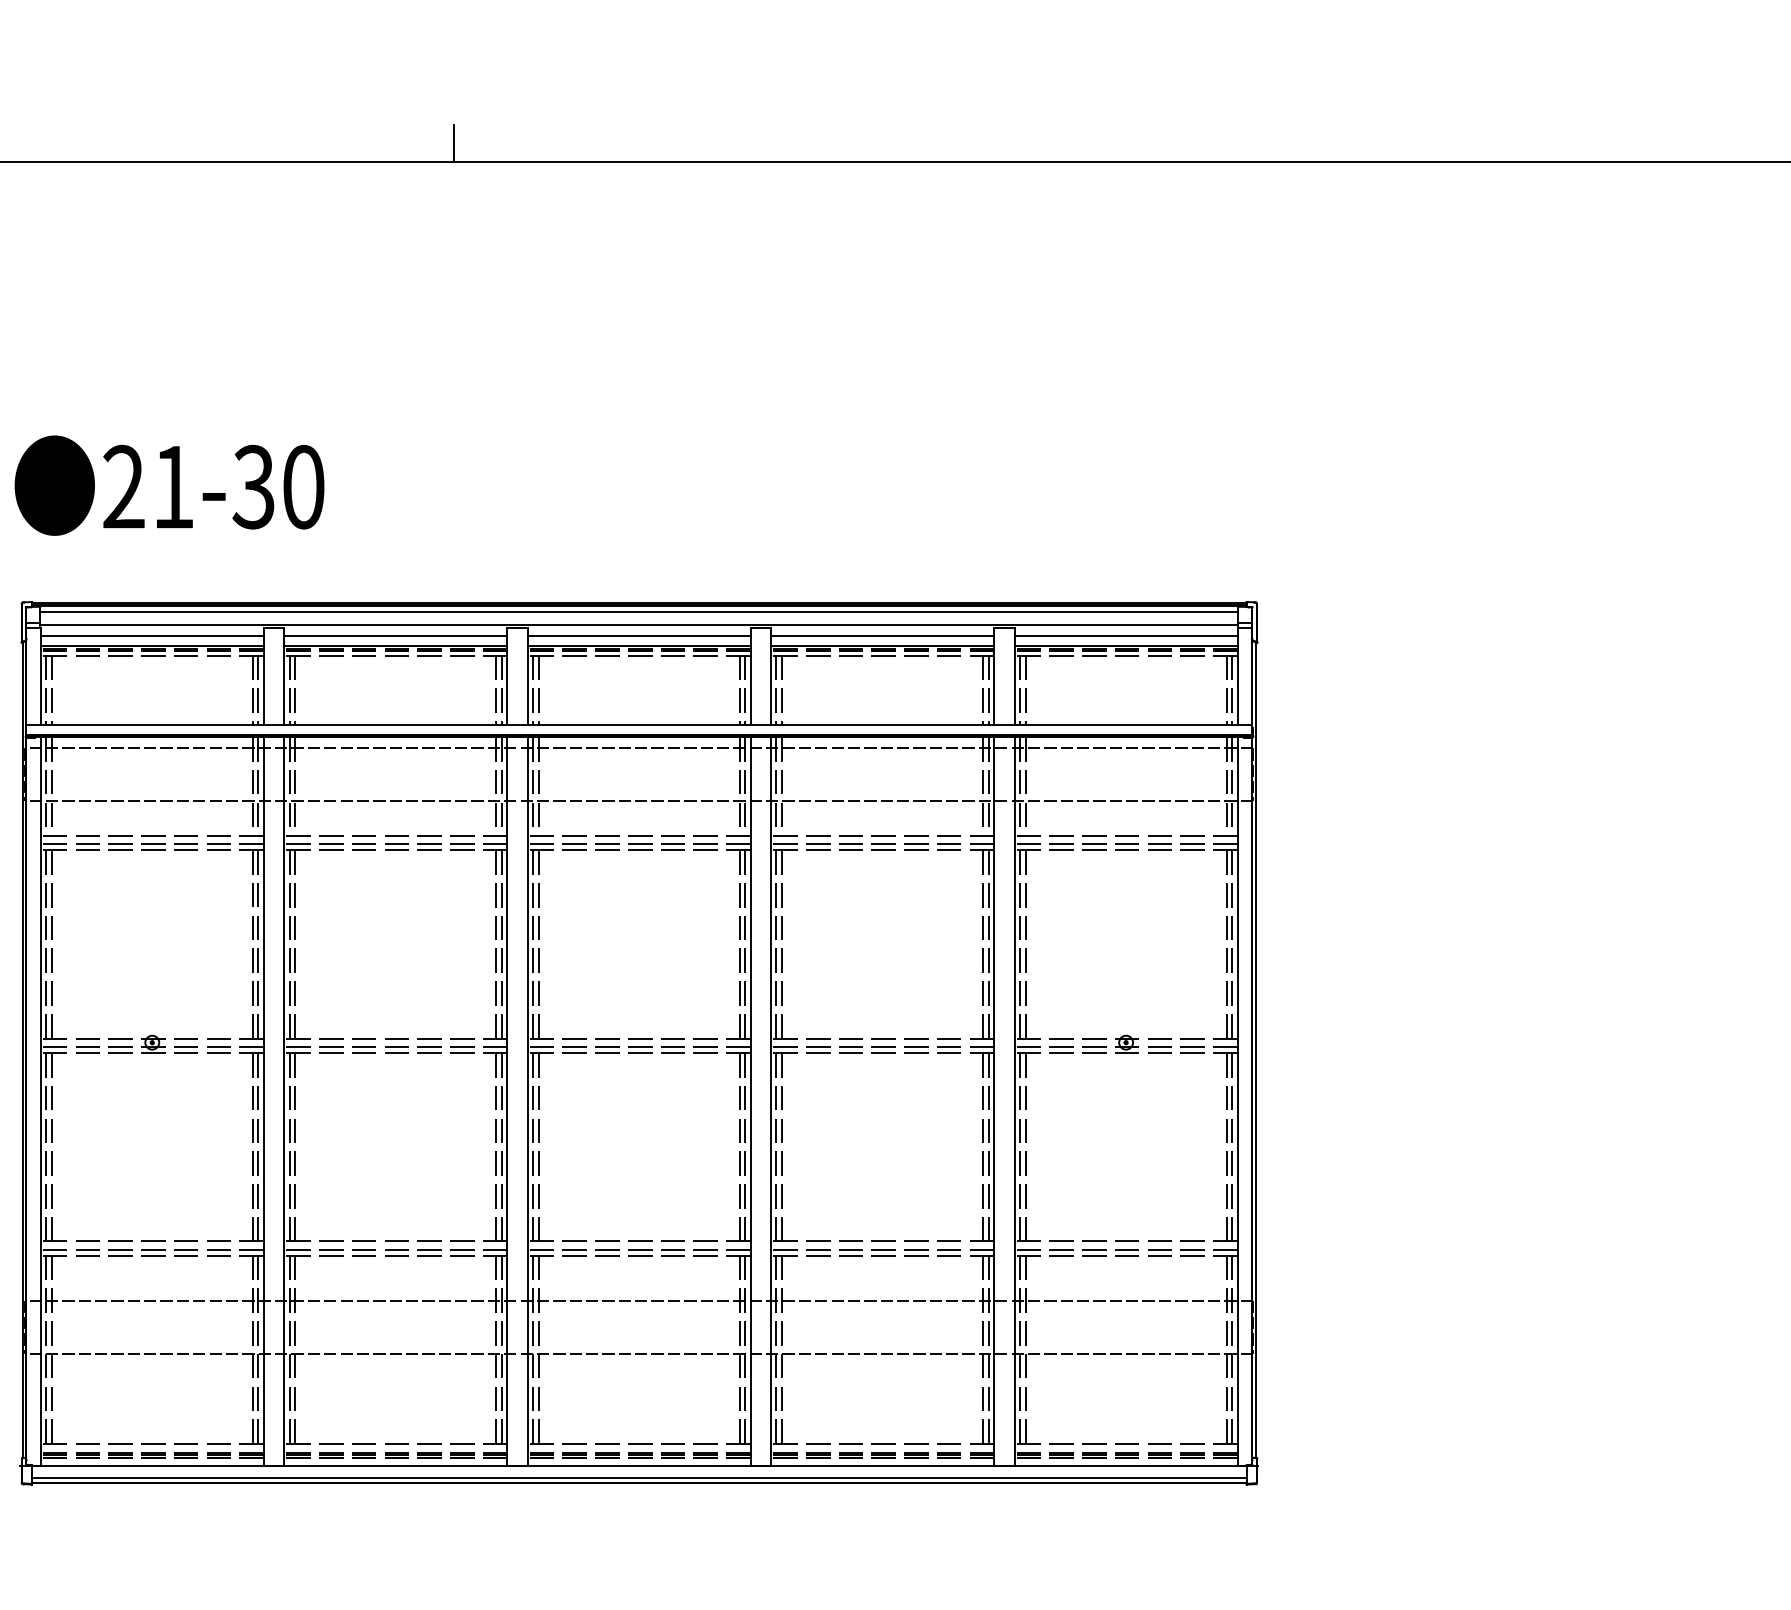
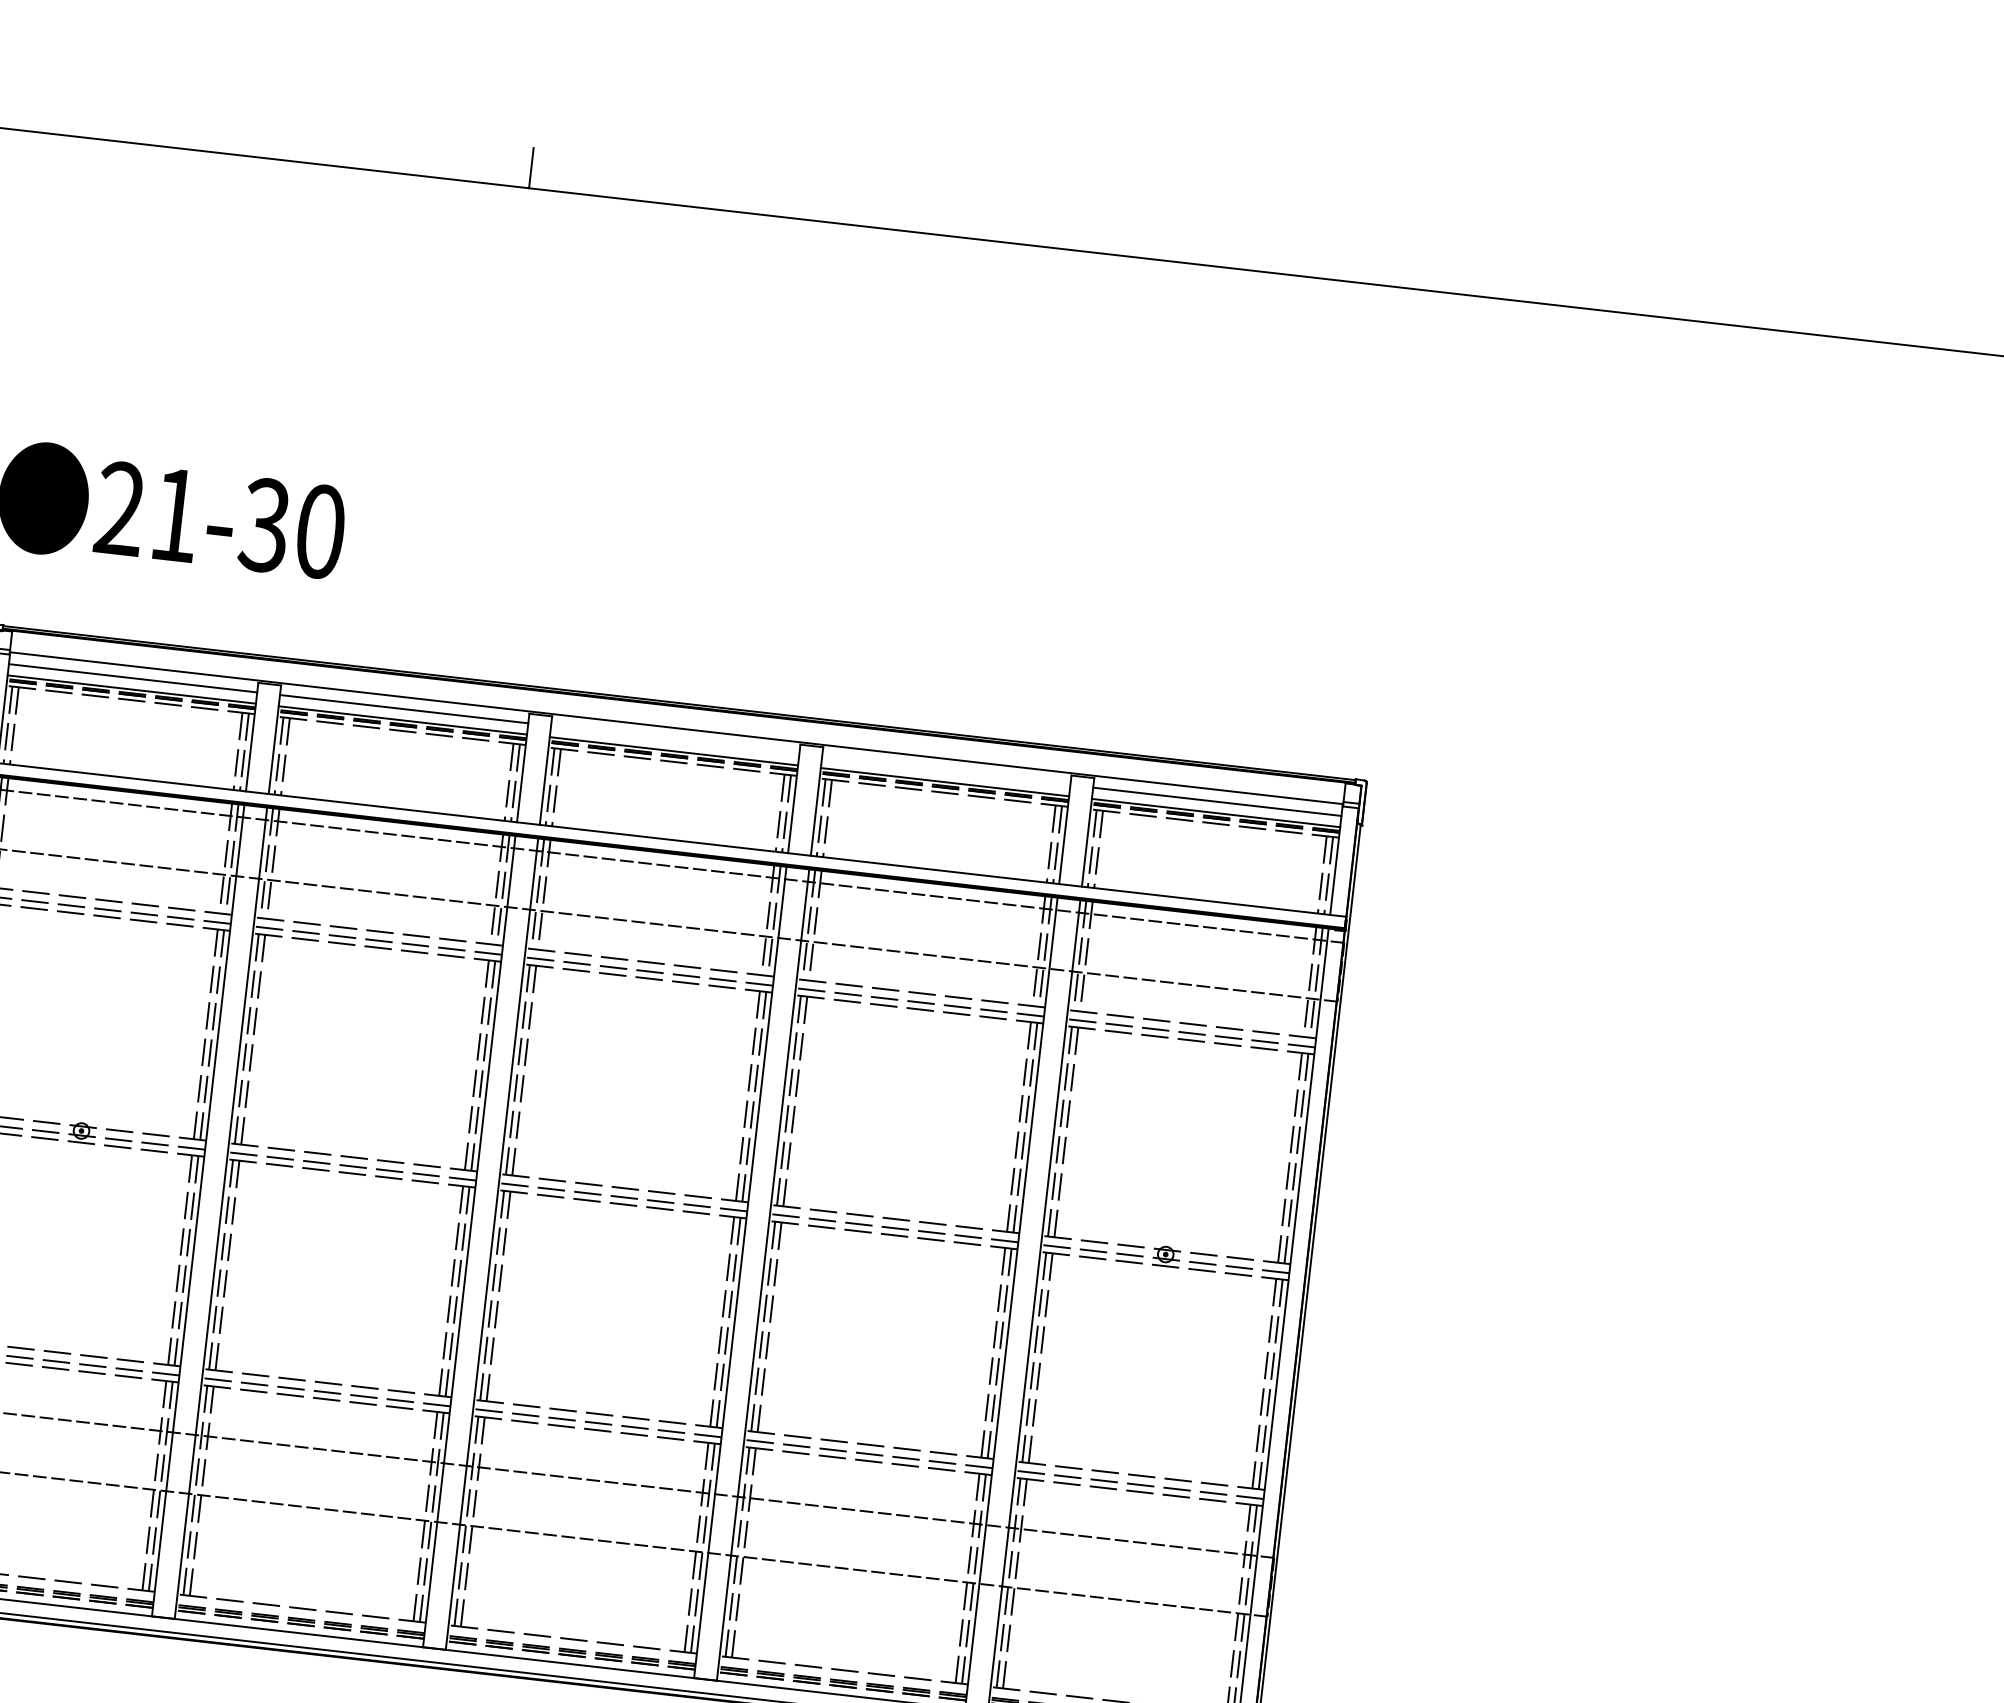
line: (639, 611) -> (678, 712), removed
line: (638, 636) -> (674, 740), removed
line: (882, 636) -> (946, 771), removed

